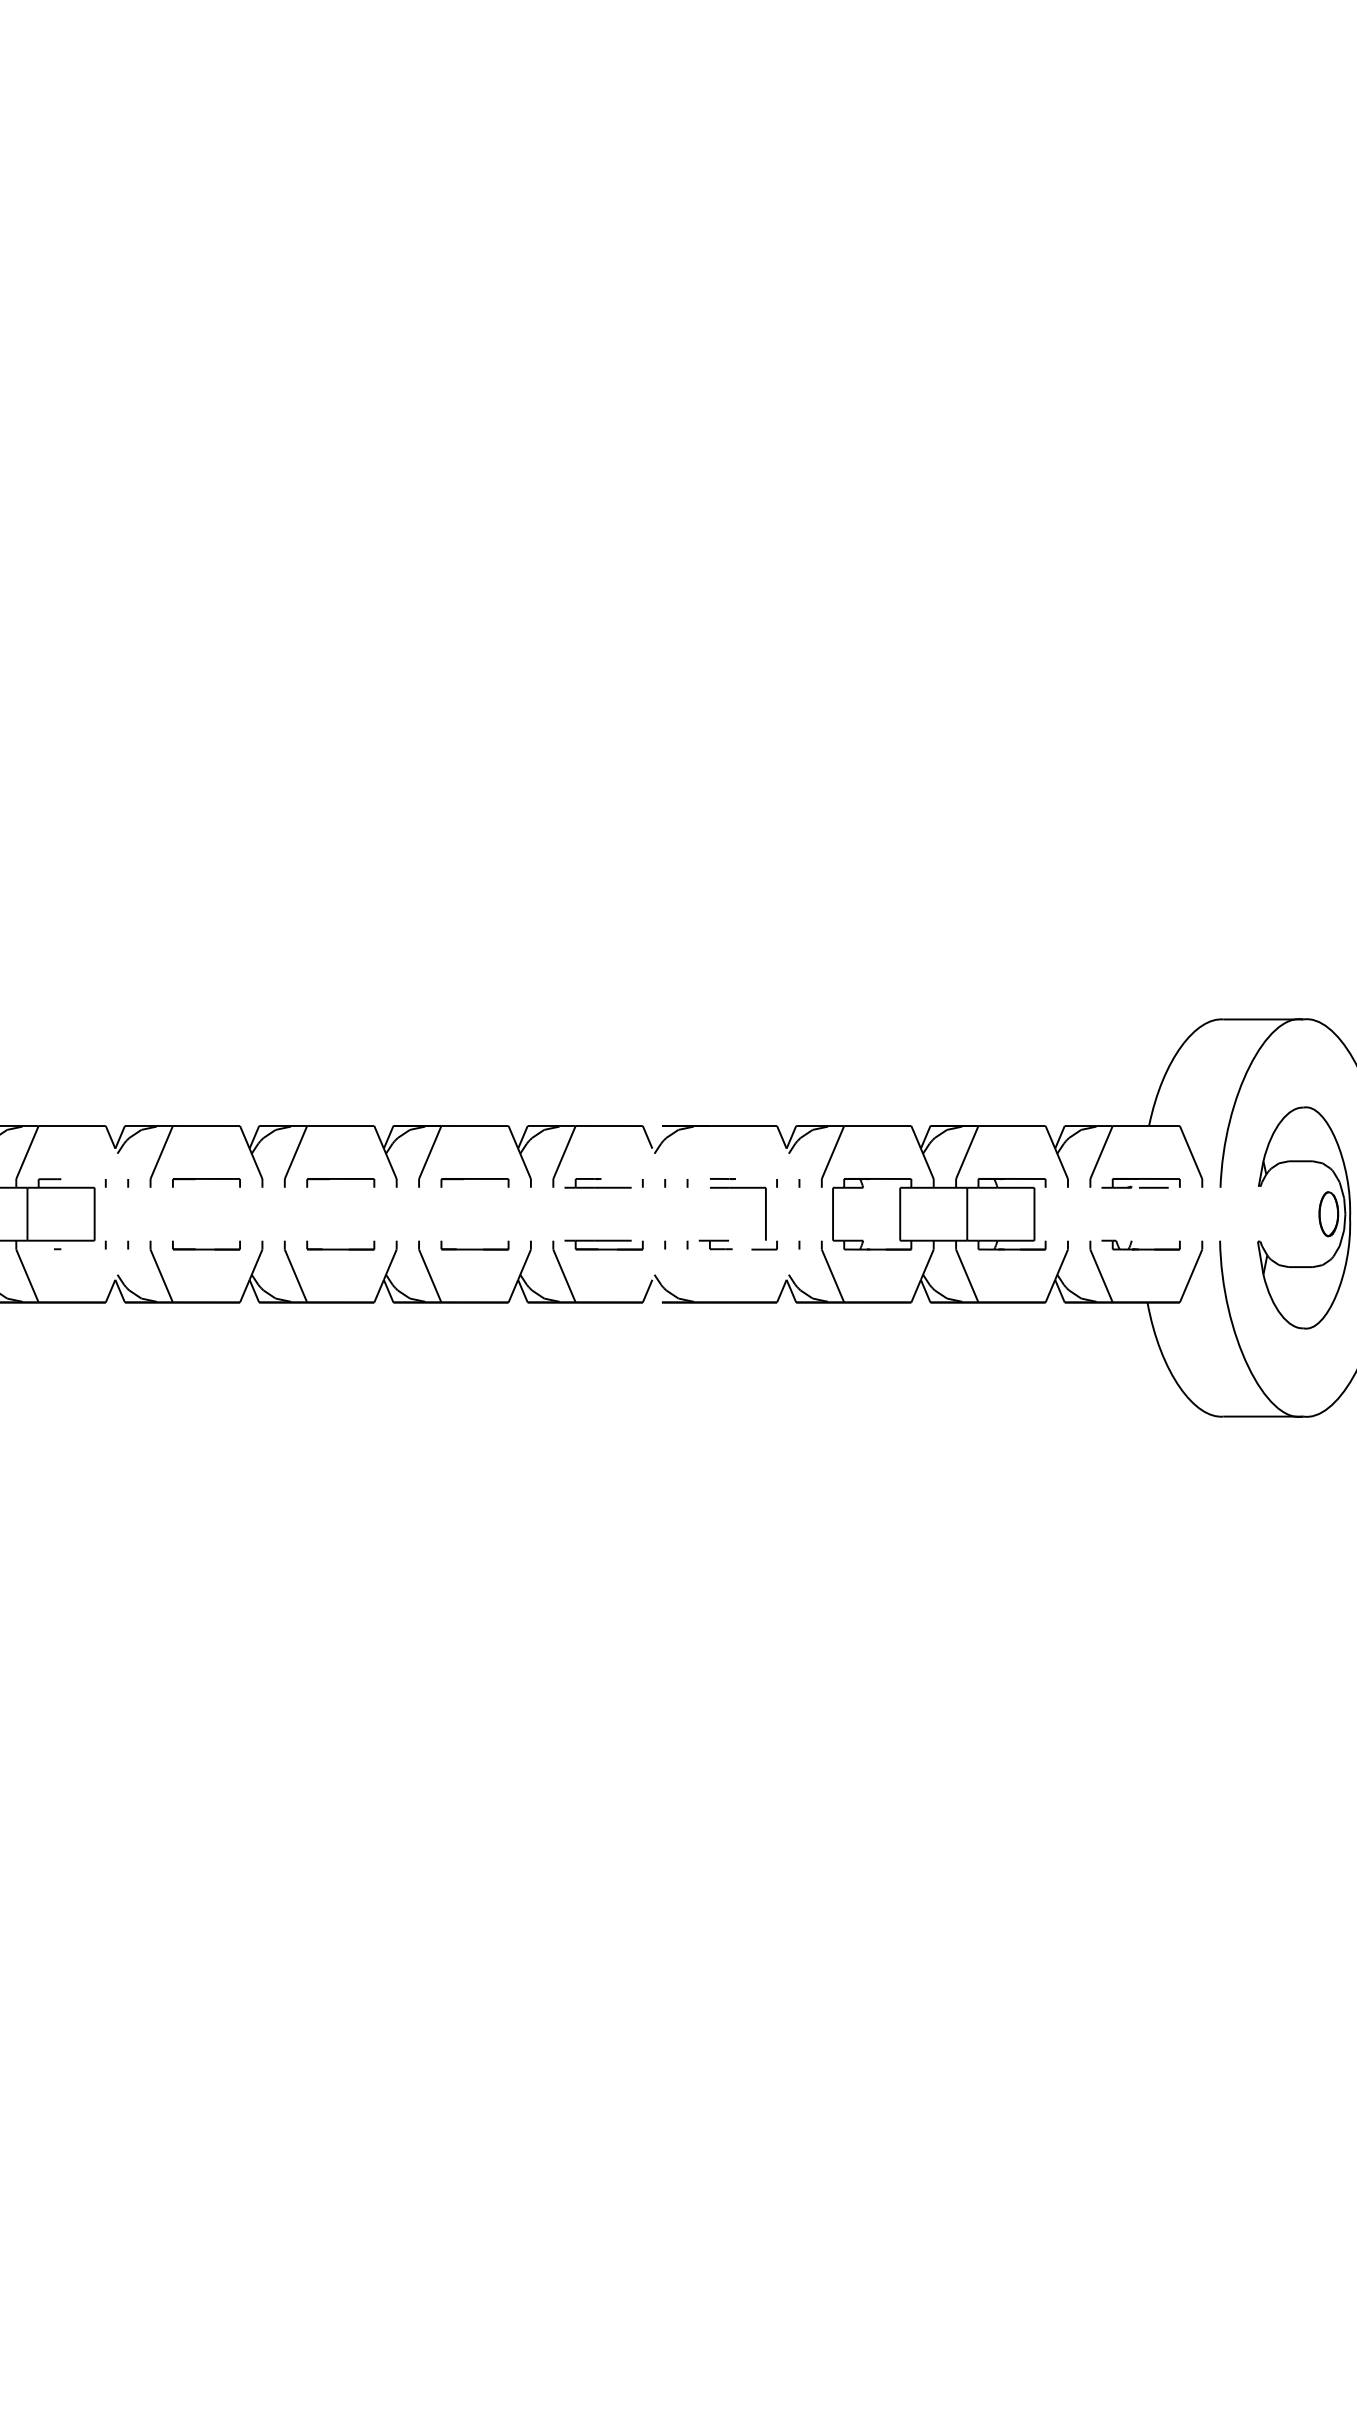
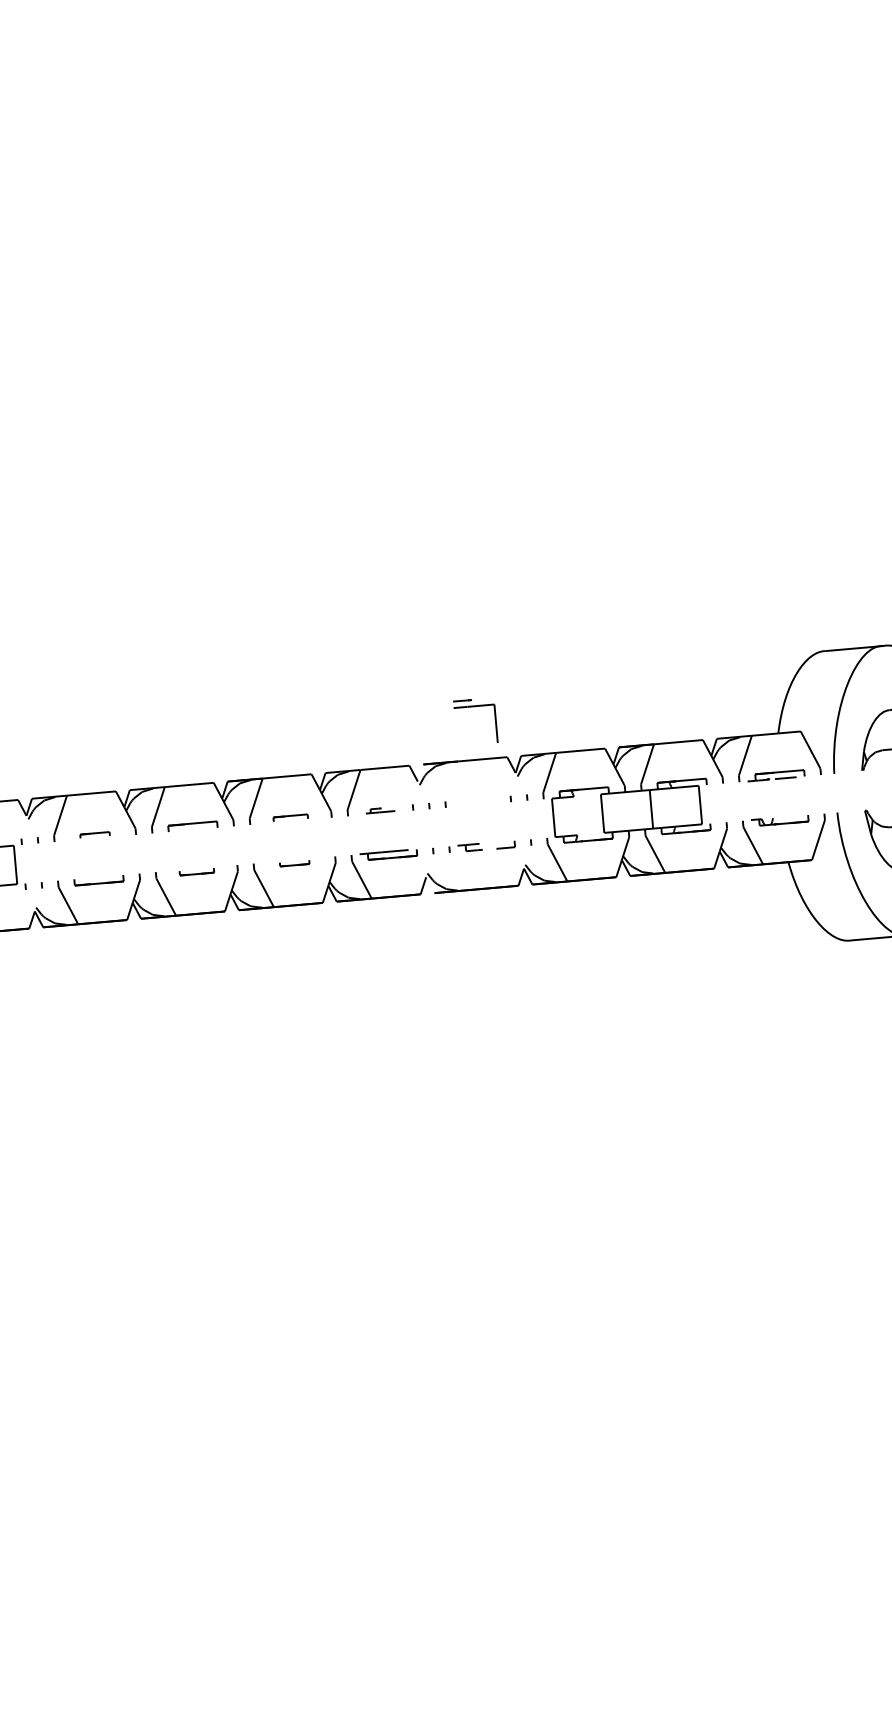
part: (206, 1182) -> (95, 834), size x0.6
part: (474, 1182) -> (290, 817), size x0.7
part: (597, 1183) -> (380, 810), size x0.6
part: (738, 1188) -> (474, 706), moved
part: (340, 1245) -> (196, 872), size x0.7
part: (474, 1245) -> (294, 863), size x0.6

